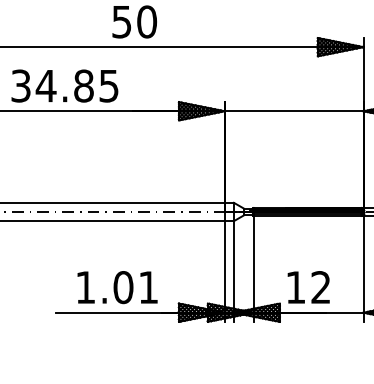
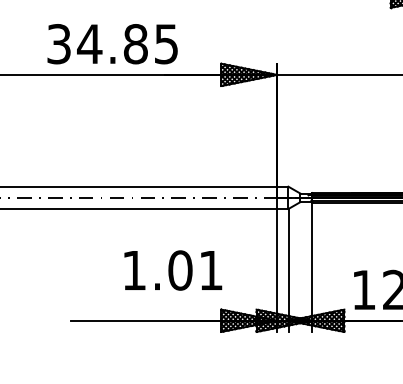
text: (64, 85) -> (112, 43), moved
text: (117, 287) -> (173, 270), moved

